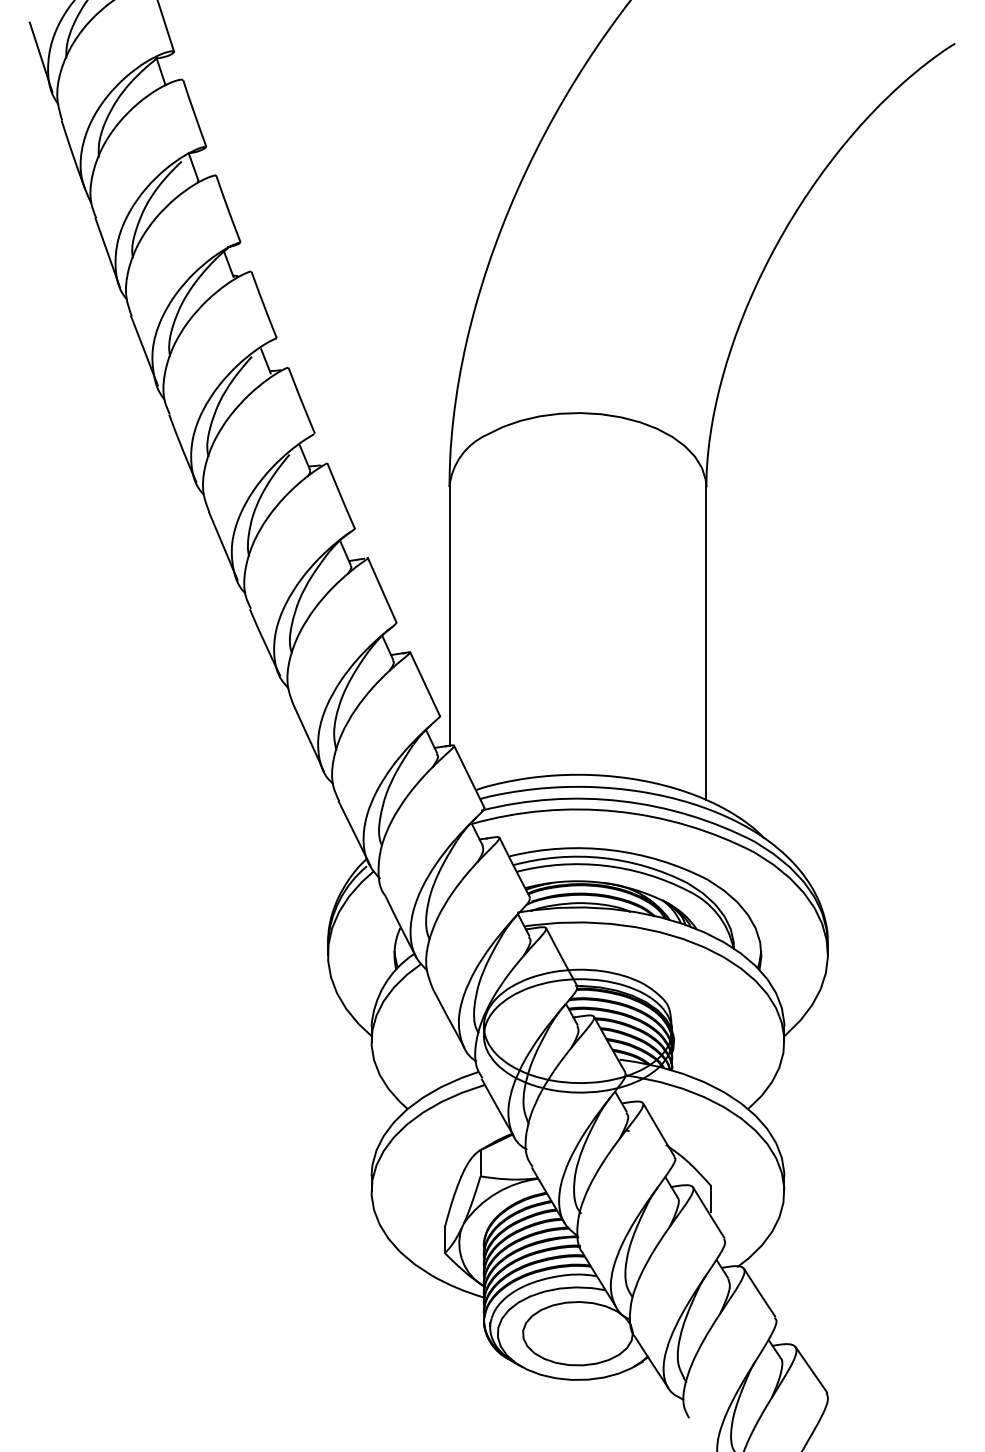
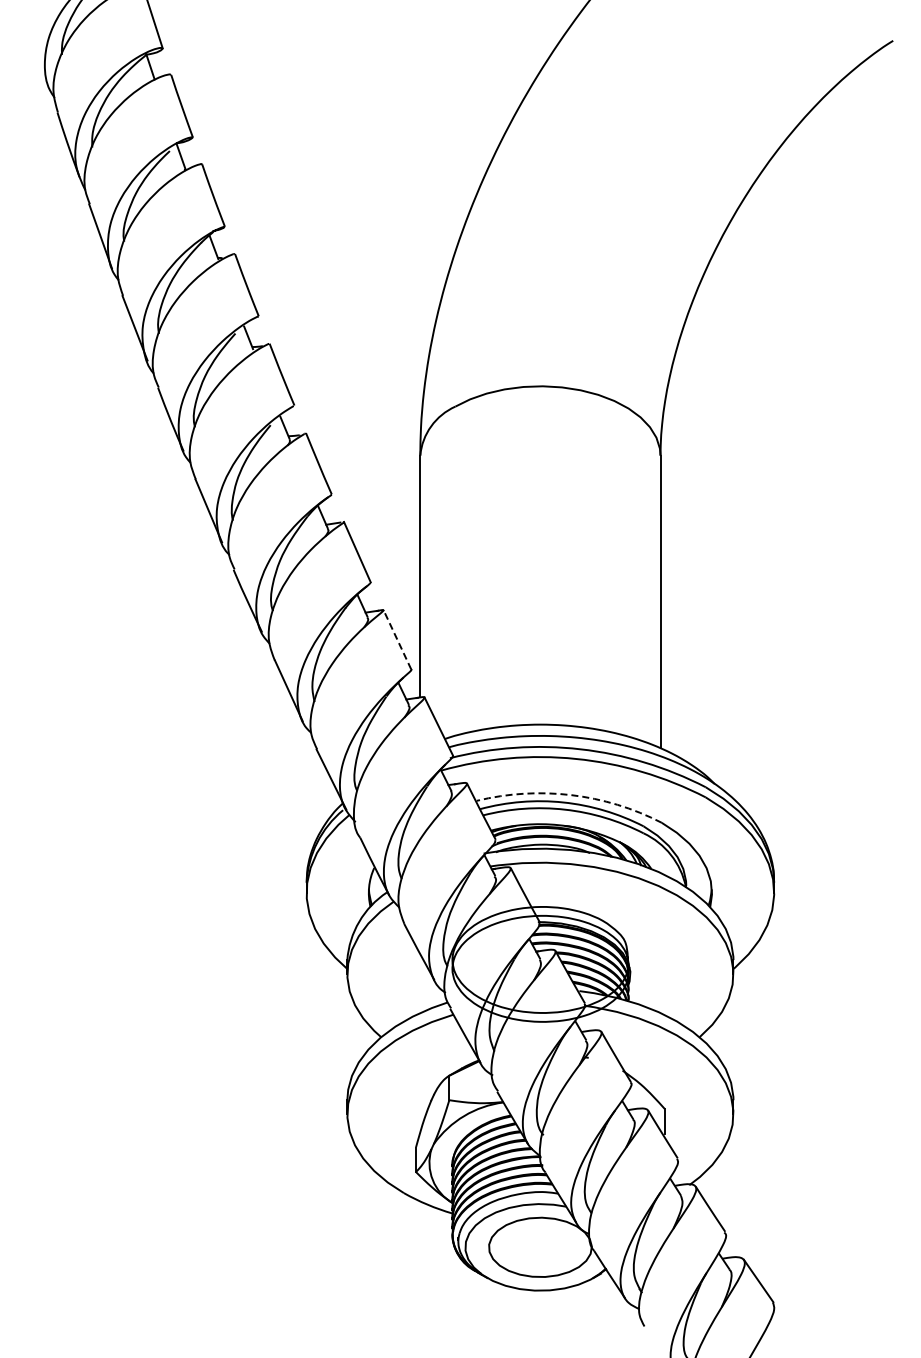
line: (40, 57) -> (37, 53), removed
line: (425, 683) -> (397, 639), solid -> dashed
arc: (611, 850) -> (571, 795), solid -> dashed

